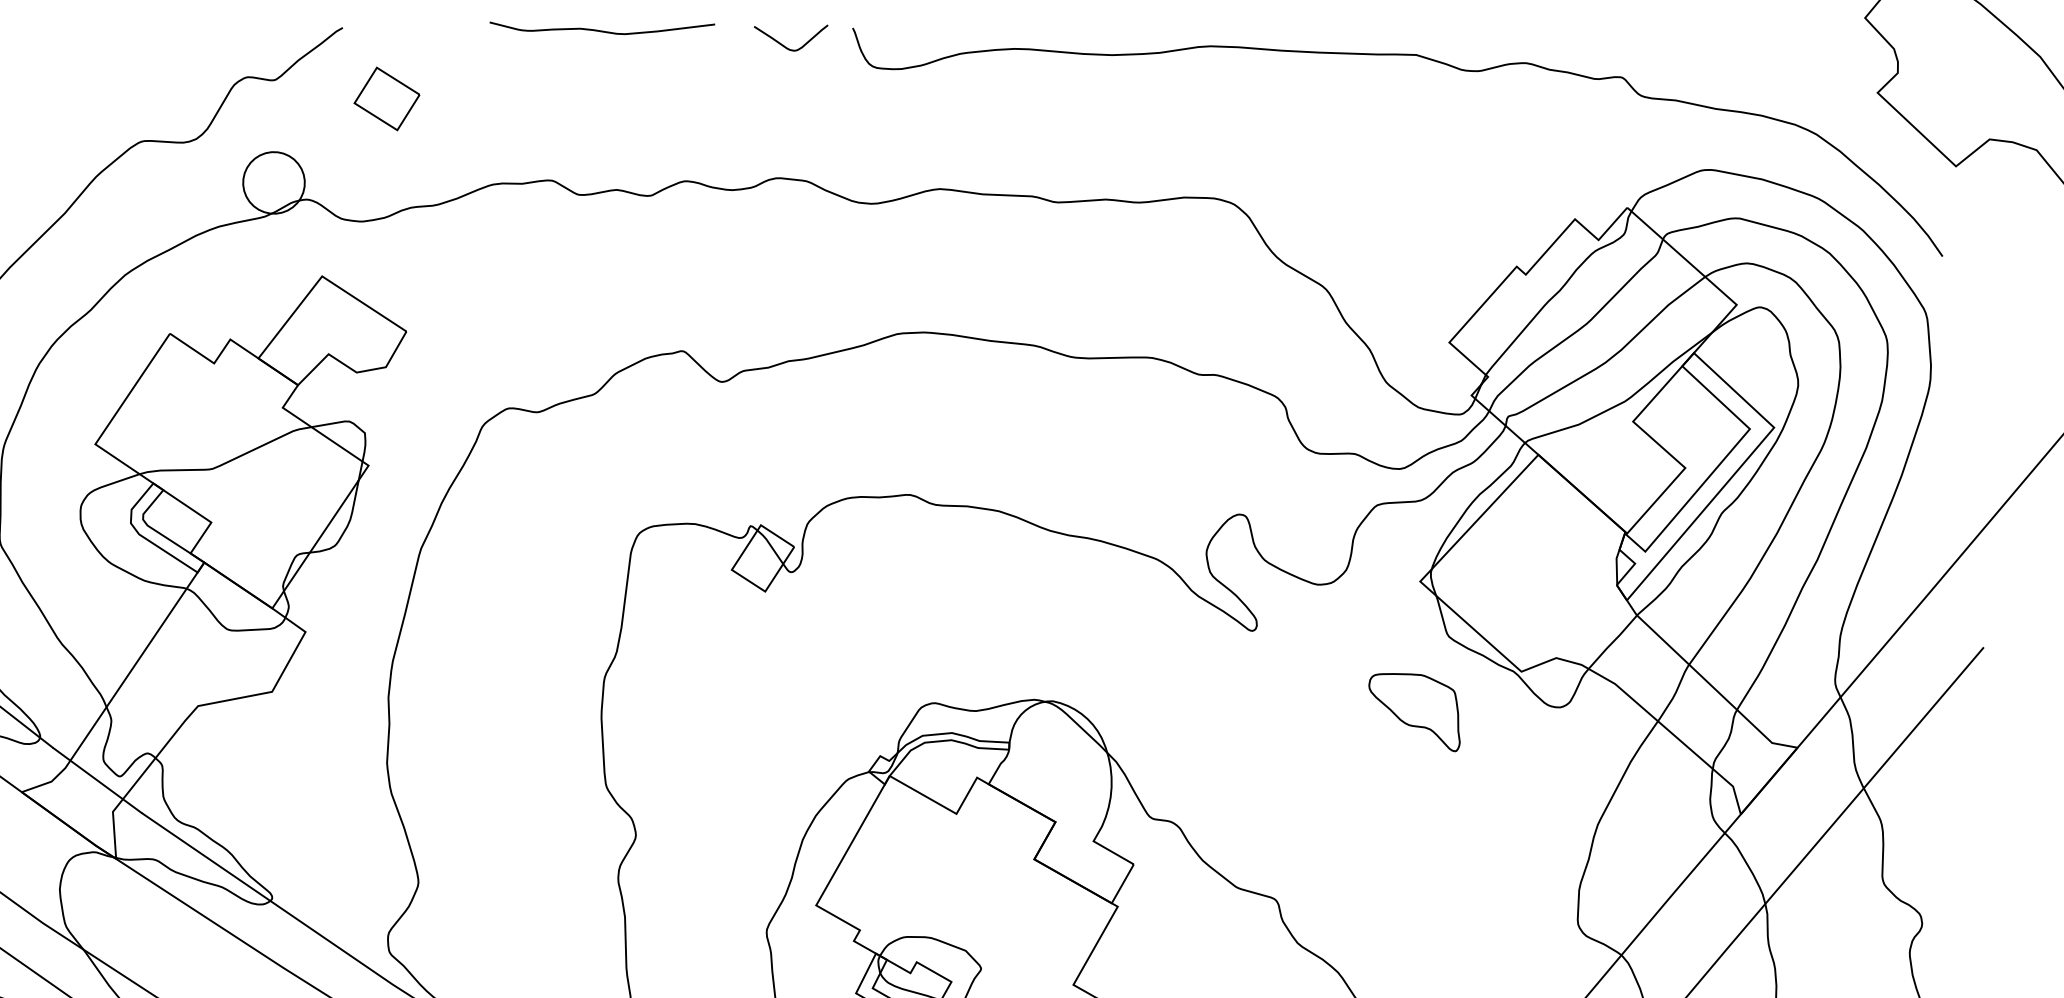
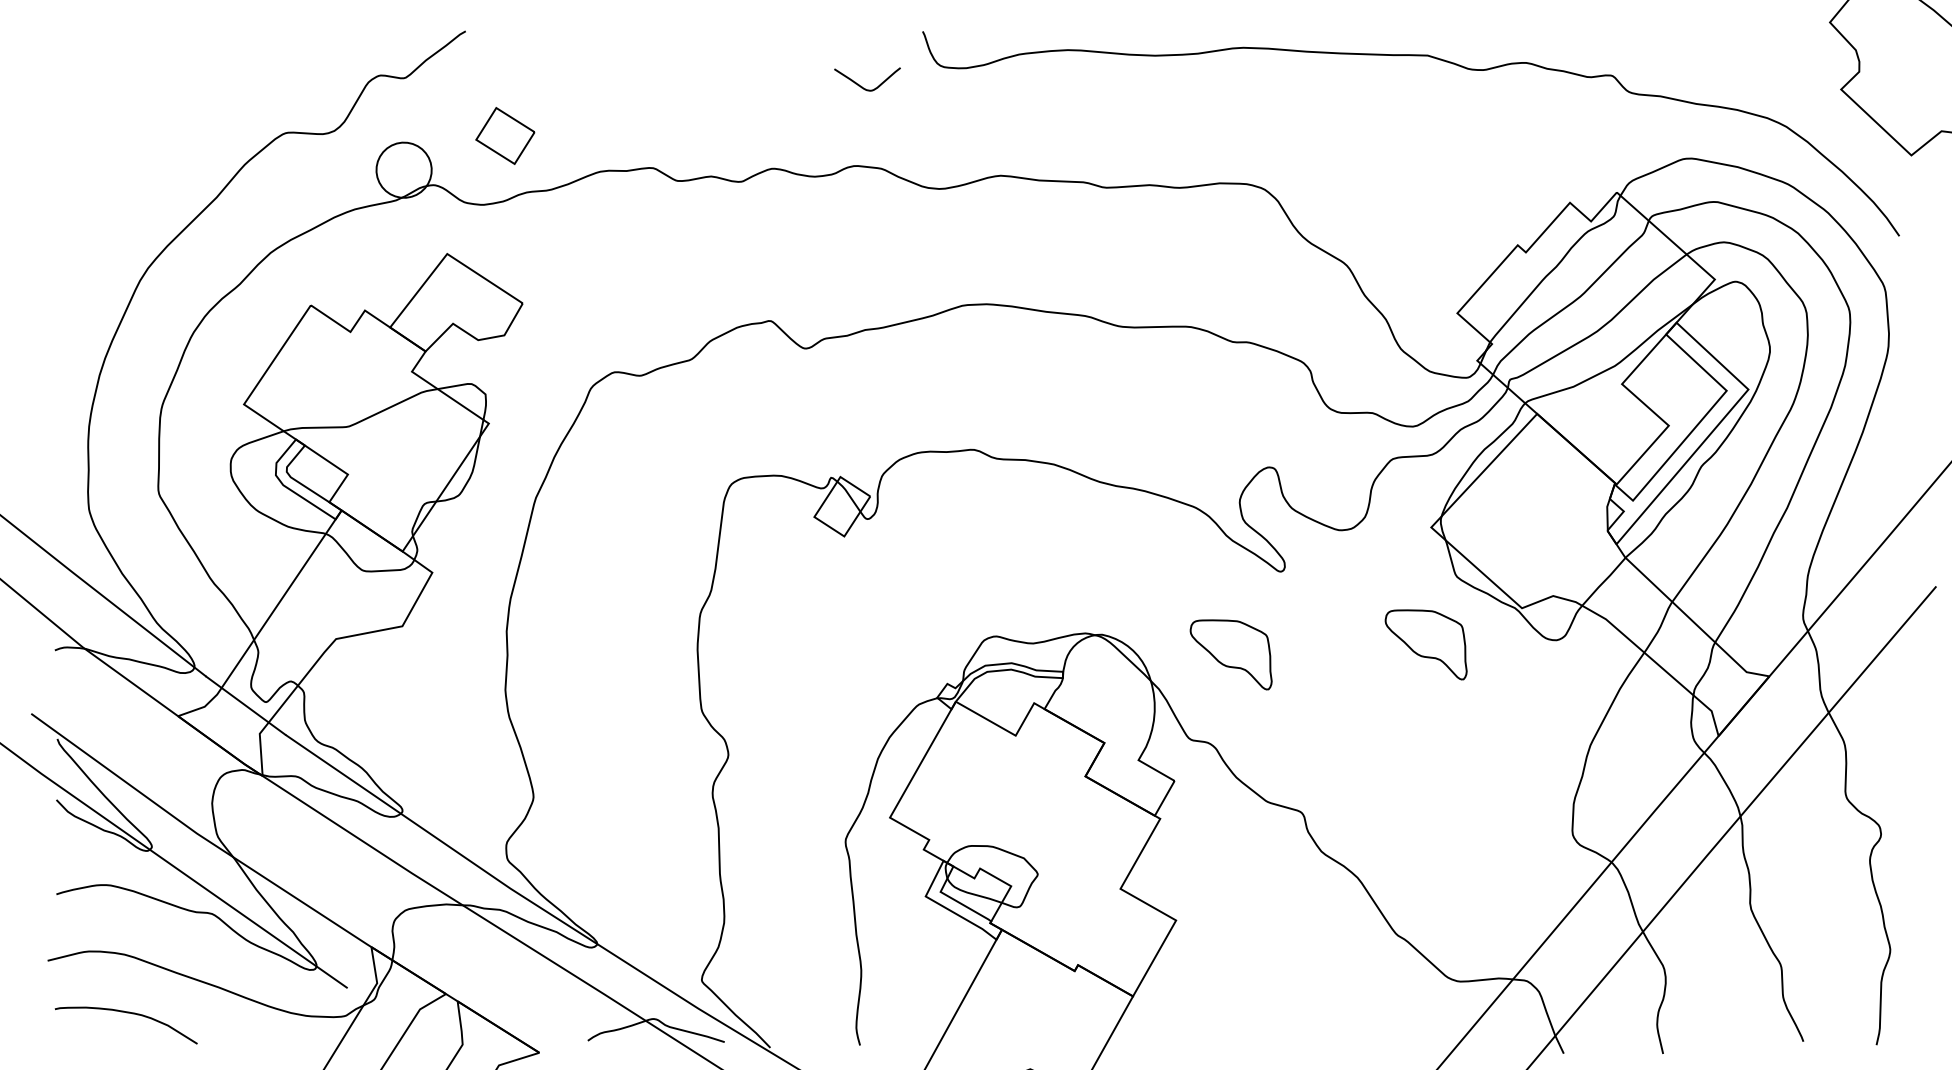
curve: (602, 30) -> (698, 33), removed
curve: (785, 45) -> (862, 86), moved
part: (387, 98) -> (505, 135), moved
part: (1196, 723) -> (1230, 654), added

